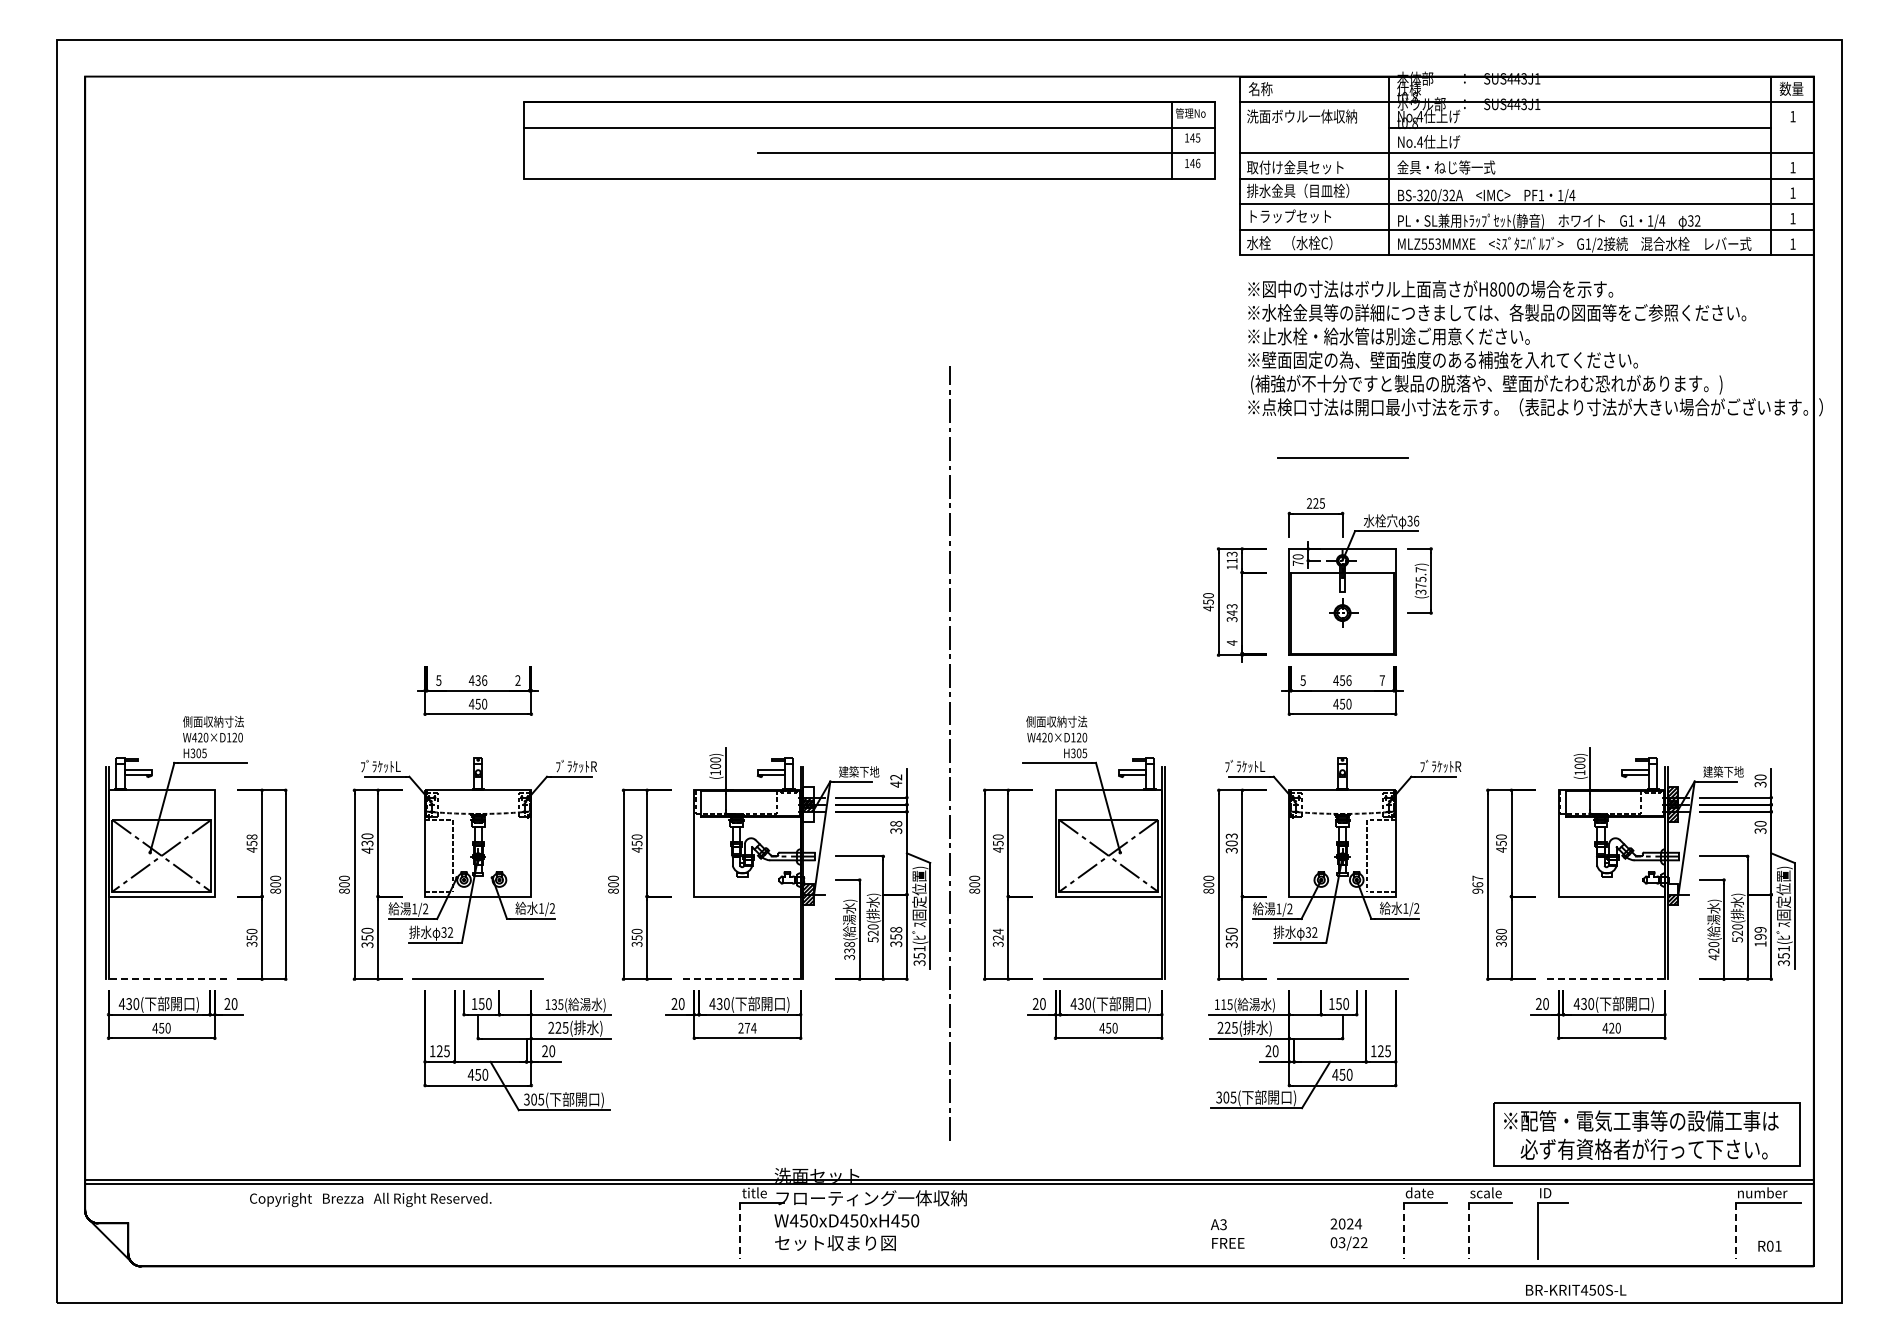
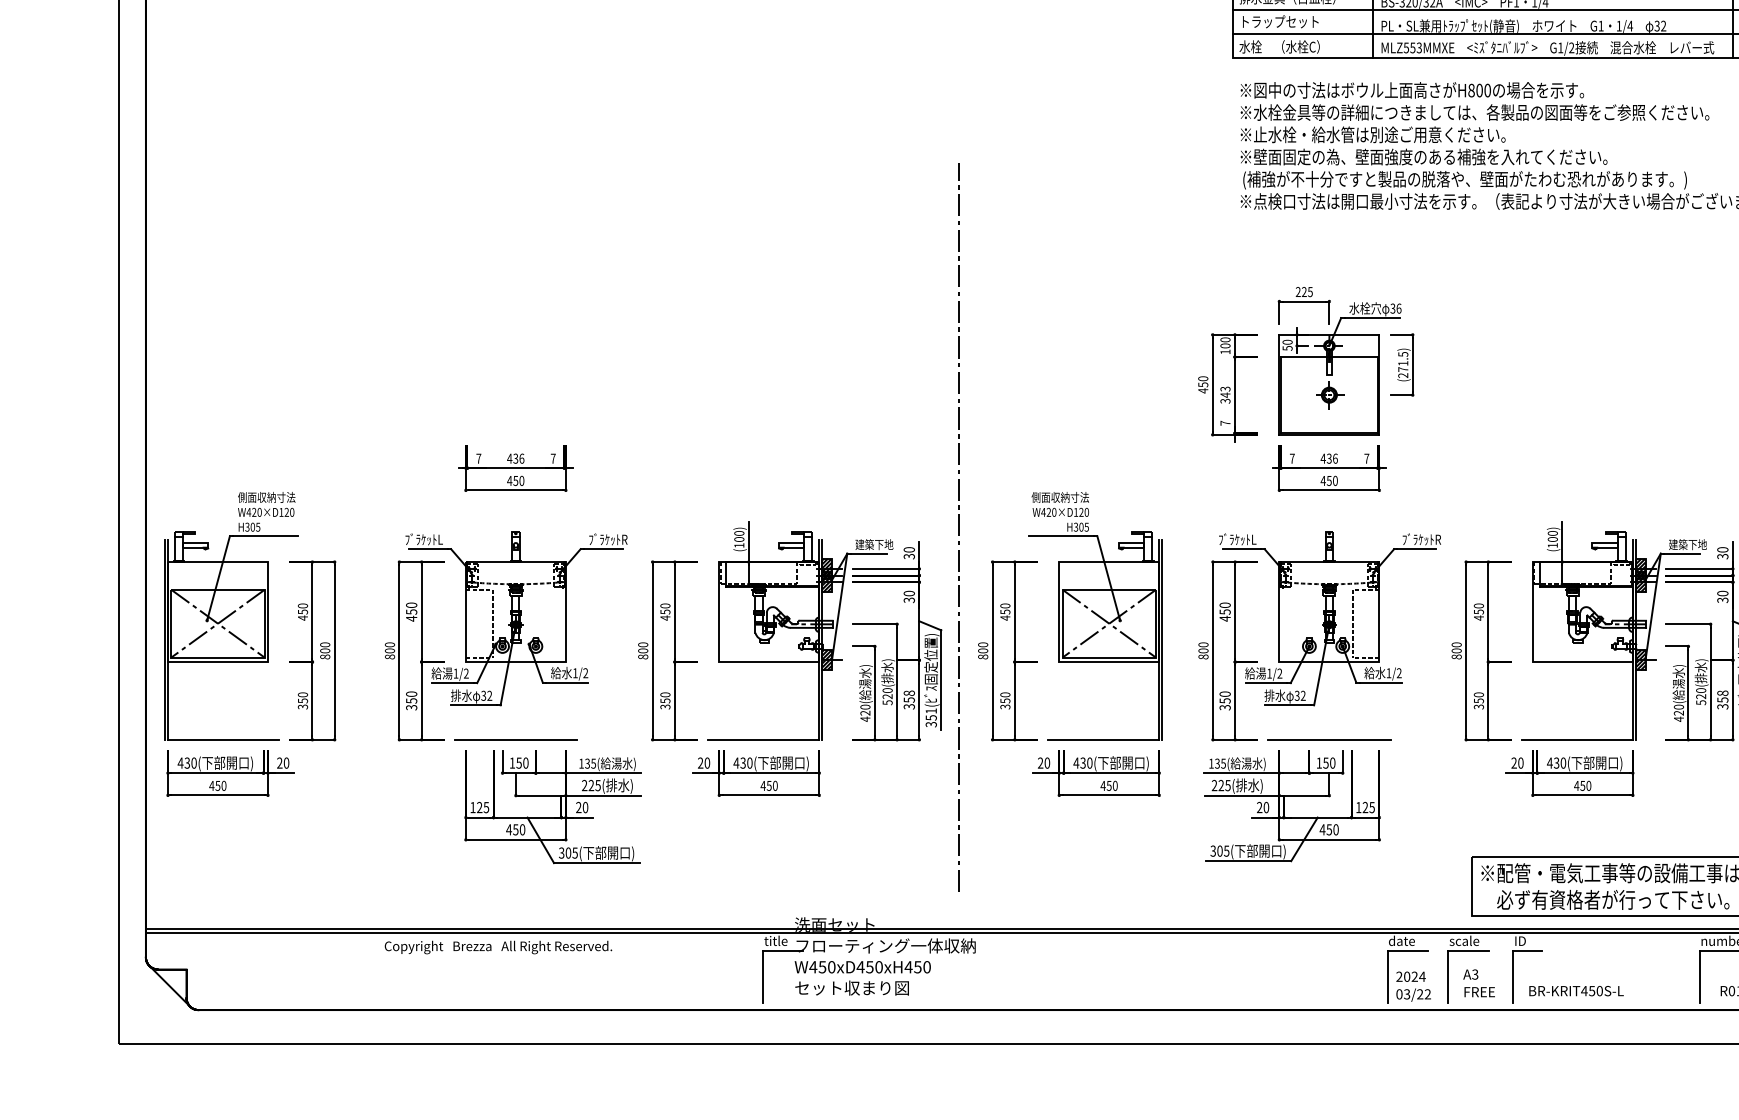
line: (1342, 457) -> (1329, 248), removed
text: (1231, 557) -> (1224, 342), 113 -> 100
text: (1298, 562) -> (1287, 347), 70 -> 50
text: (1420, 580) -> (1402, 364), (375.7) -> (271.5)
text: (1231, 642) -> (1224, 422), 4 -> 7
text: (1342, 679) -> (1329, 457), 456 -> 436
text: (438, 680) -> (478, 458), 5 -> 7
text: (517, 680) -> (552, 458), 2 -> 7
text: (1302, 680) -> (1291, 458), 5 -> 7
text: (896, 780) -> (909, 552), 42 -> 30
hatch: (808, 792) -> (826, 564), added
hatch: (808, 816) -> (826, 586), added
text: (895, 823) -> (908, 593), 38 -> 30
text: (252, 836) -> (303, 605), 458 -> 450
text: (366, 843) -> (410, 612), 430 -> 450
text: (1231, 843) -> (1224, 612), 303 -> 450
text: (1477, 884) -> (1456, 650), 967 -> 800
hatch: (1672, 889) -> (1639, 655), added
text: (997, 934) -> (1004, 697), 324 -> 350
text: (1760, 936) -> (1722, 699), 199 -> 358
text: (1501, 937) -> (1478, 700), 380 -> 350
text: (849, 950) -> (865, 712), 338( -> 420(
line: (167, 979) -> (223, 740), dashed -> solid
line: (742, 979) -> (764, 740), dashed -> solid
line: (1606, 979) -> (1577, 740), dashed -> solid
text: (1223, 1004) -> (1217, 763), 115( -> 135(
text: (747, 1027) -> (769, 785), 274 -> 450
text: (1611, 1027) -> (1582, 785), 420 -> 450
text: (370, 1199) -> (498, 947), moved
line: (740, 1231) -> (762, 977), dashed -> solid
line: (1404, 1231) -> (1387, 977), dashed -> solid
line: (1468, 1231) -> (1447, 977), dashed -> solid
line: (1736, 1231) -> (1700, 977), dashed -> solid
text: (1227, 1233) -> (1478, 982), moved
text: (1348, 1234) -> (1413, 986), moved
text: (1576, 1289) -> (1576, 990), moved

